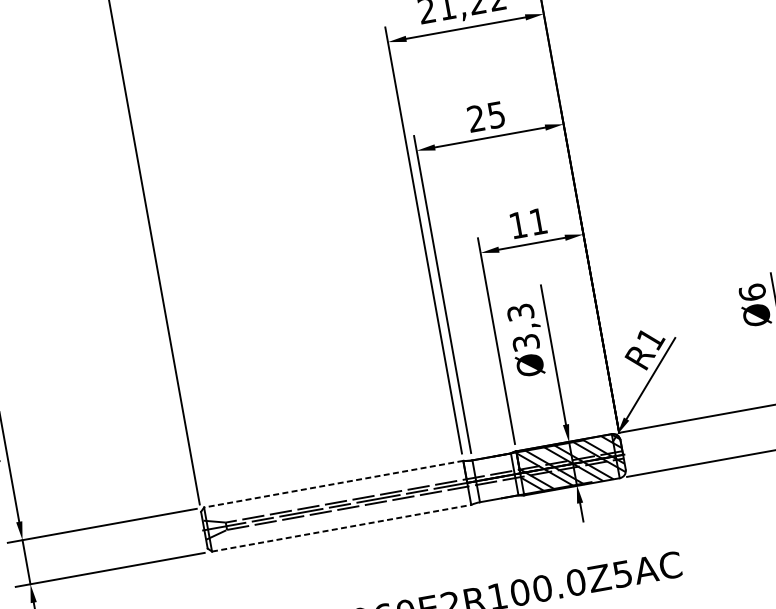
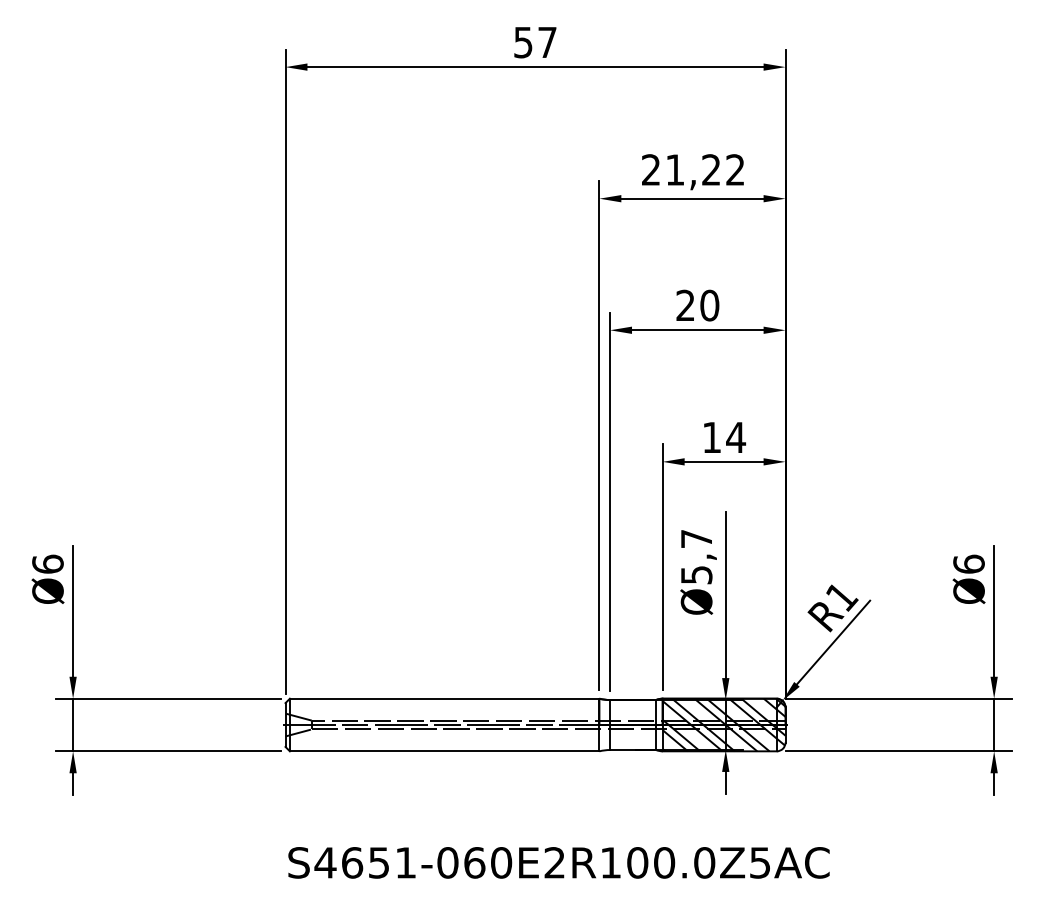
text: (496, 114) -> (709, 305), 25 -> 20
text: (538, 221) -> (736, 437), 11 -> 14
text: (523, 327) -> (696, 556), Ø3,3 -> Ø5,7
line: (333, 484) -> (444, 698), dashed -> solid
line: (341, 528) -> (444, 751), dashed -> solid

